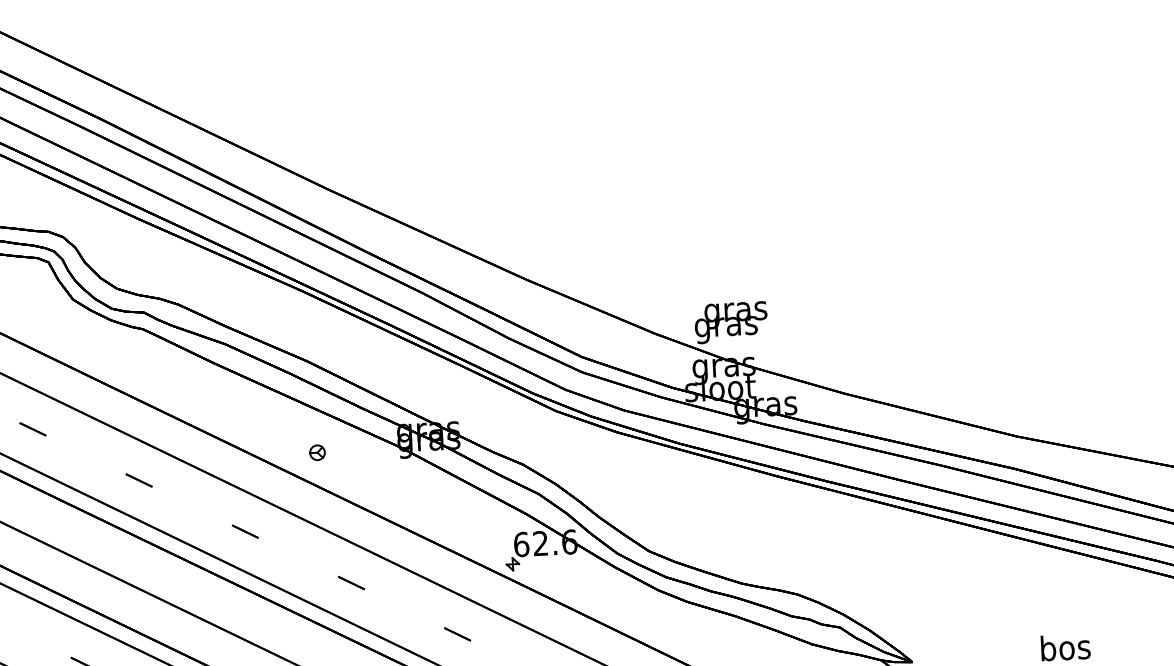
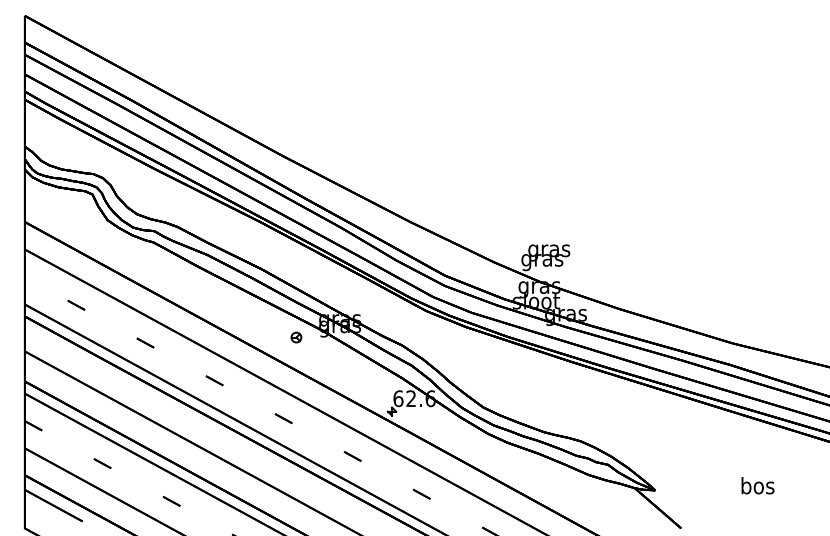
part: (317, 452) -> (296, 337), moved

